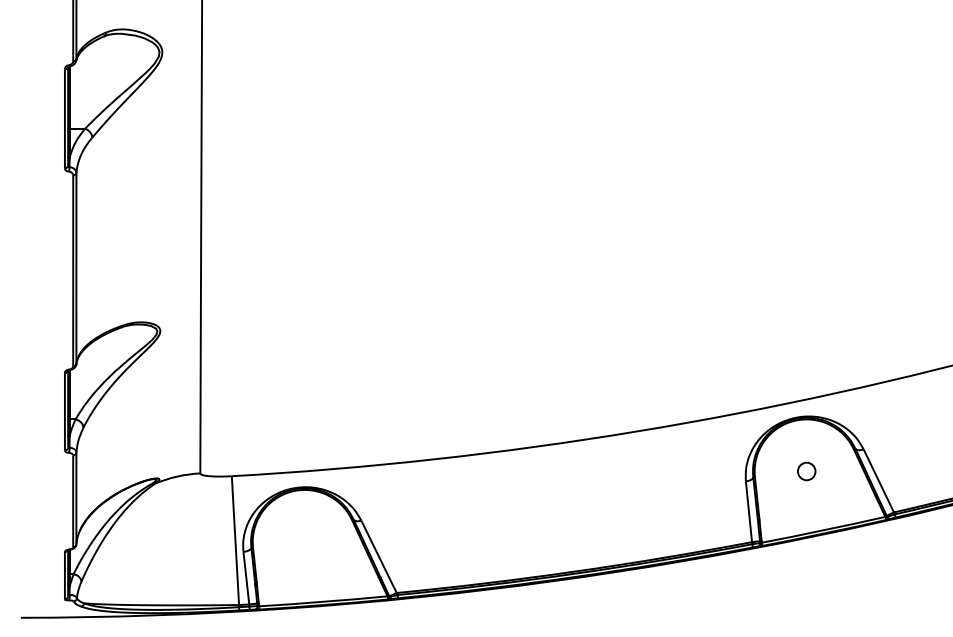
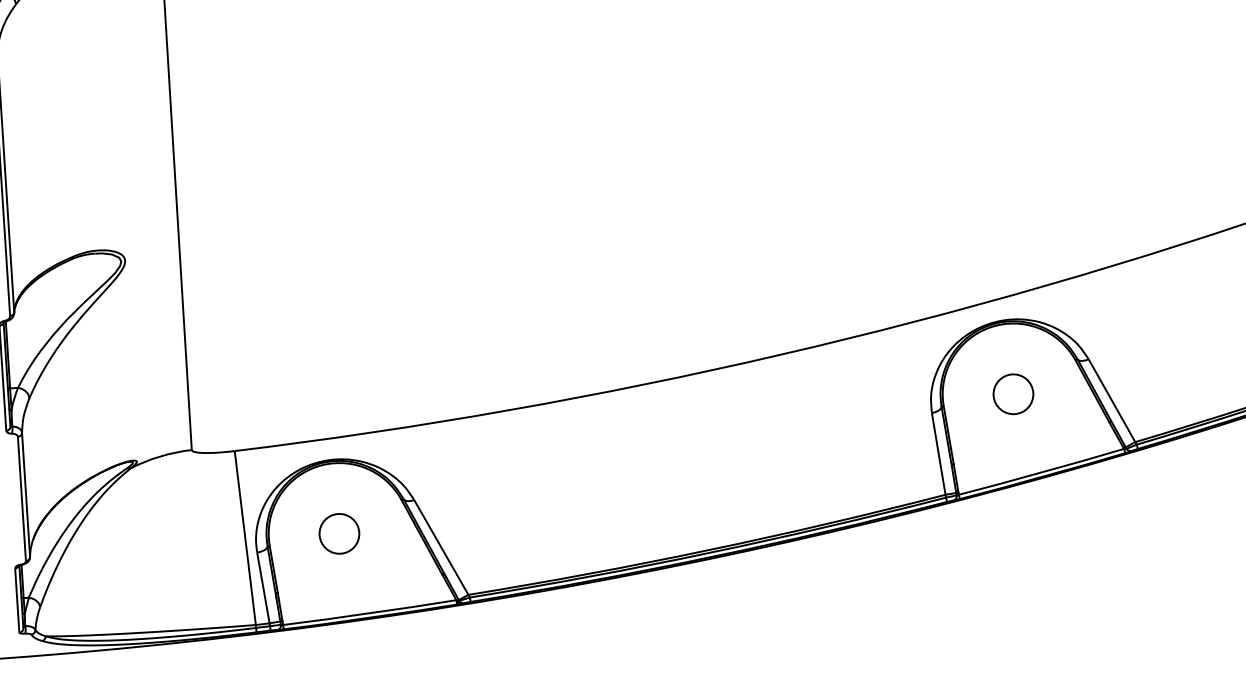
circle: (806, 471) -> (1013, 394), size x1.67
circle: (304, 541) -> (338, 533), added

